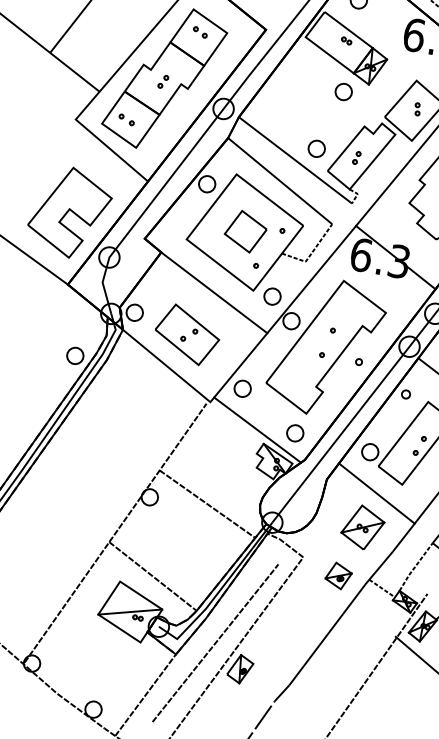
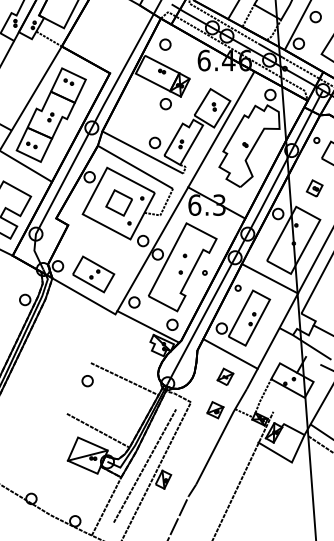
line: (213, 291) -> (105, 244), removed
part: (363, 526) -> (225, 376), size x0.6
line: (114, 533) -> (69, 407), removed

